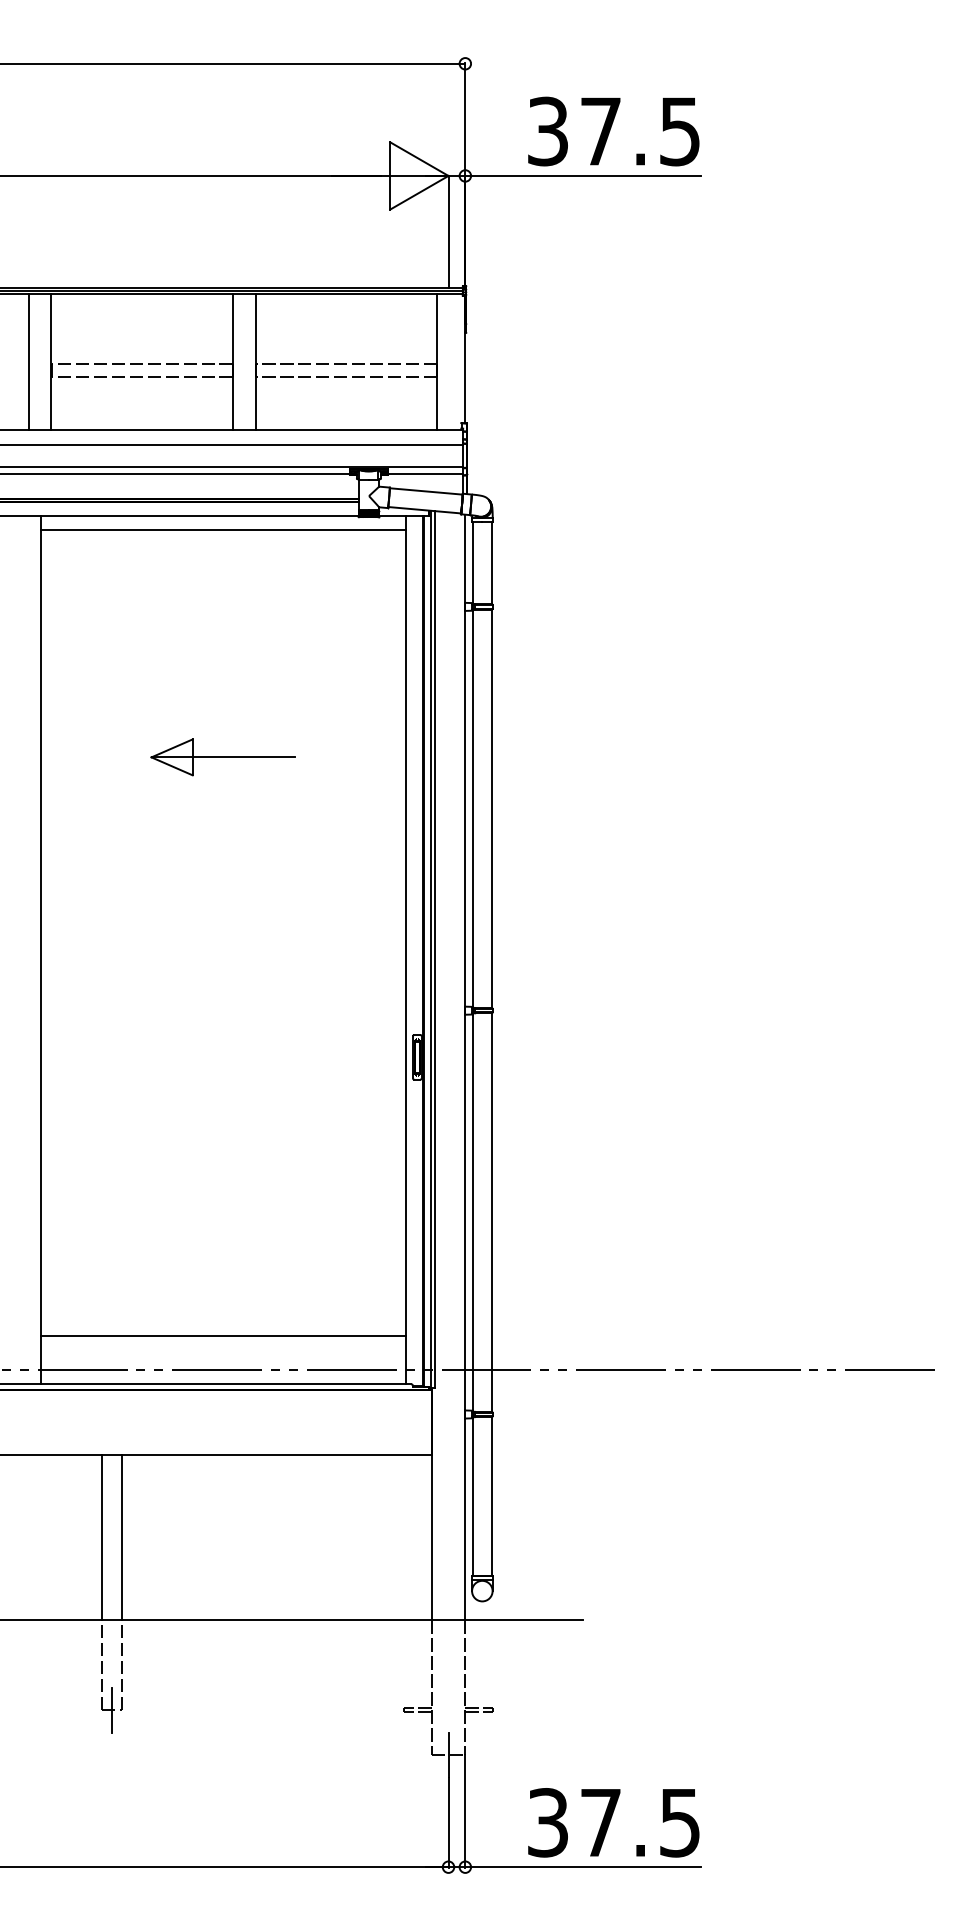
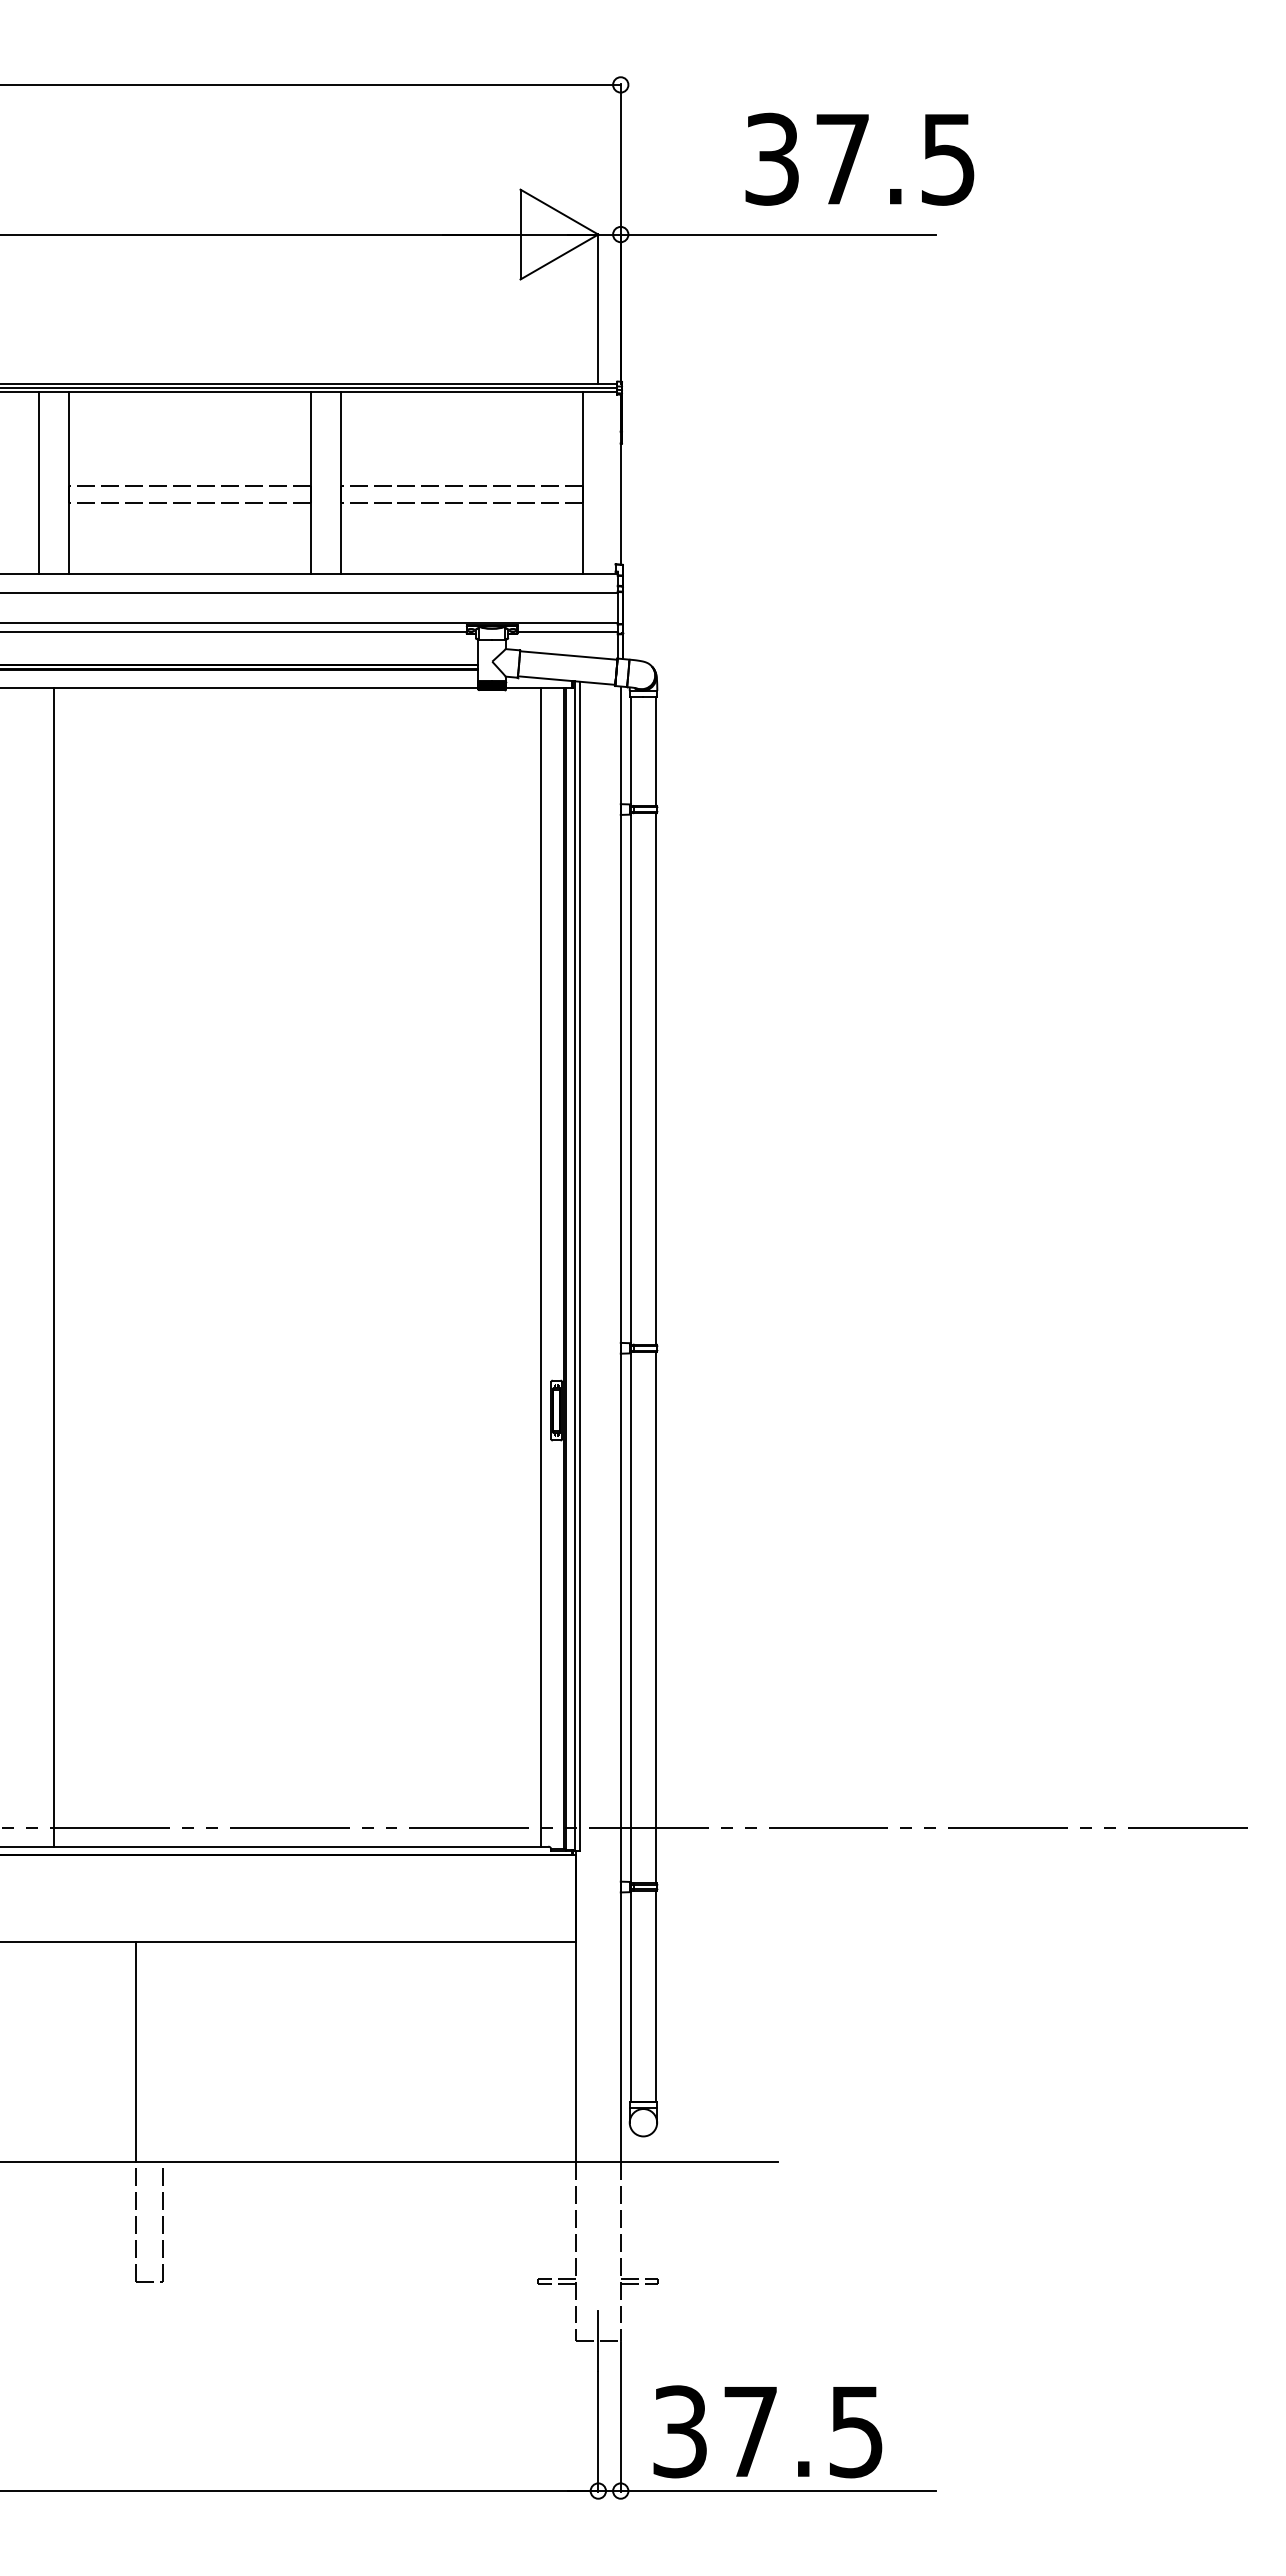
text: (613, 130) -> (859, 158), moved
line: (223, 530) -> (297, 707), removed
part: (223, 757) -> (297, 1010), removed
line: (223, 1336) -> (297, 1782), removed
line: (121, 1537) -> (162, 2051), removed
line: (112, 1710) -> (149, 2281), removed
text: (613, 1822) -> (767, 2431), moved

